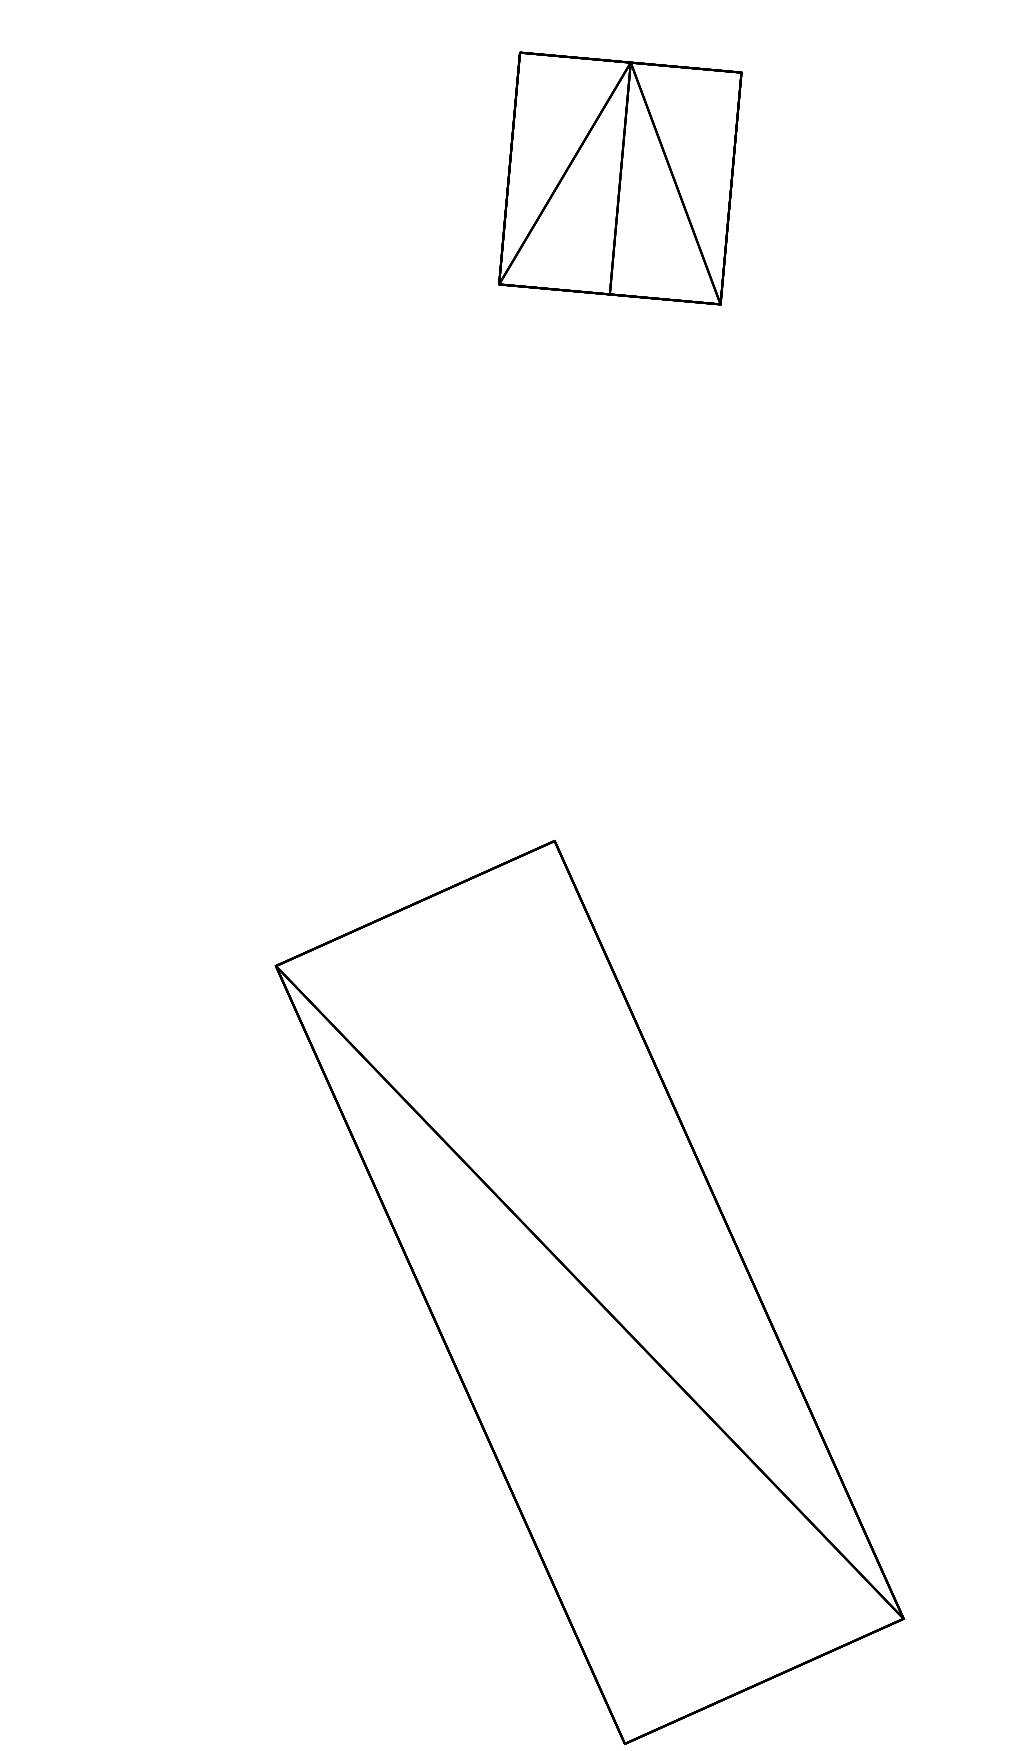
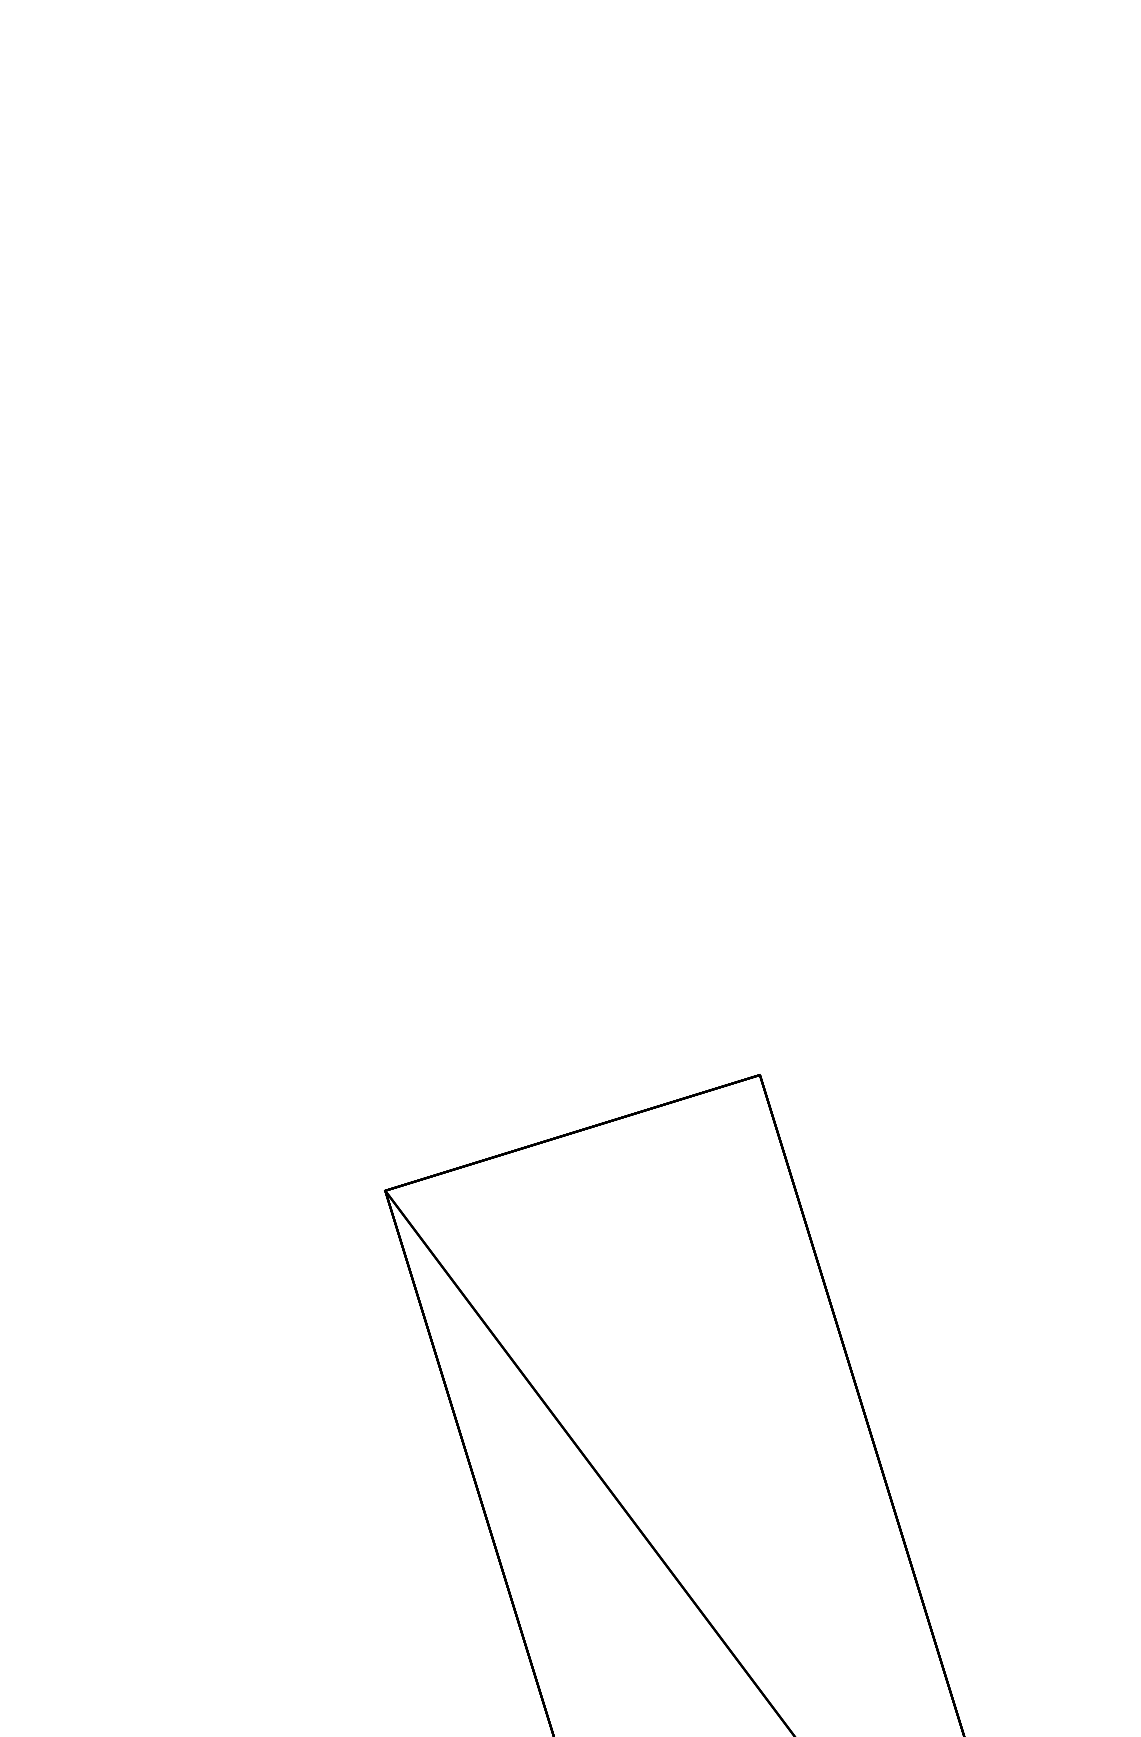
part: (620, 178) -> (947, 241), removed

